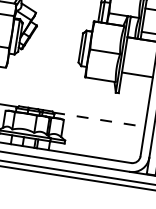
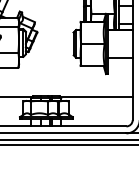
line: (99, 119) -> (96, 96), dashed -> solid

